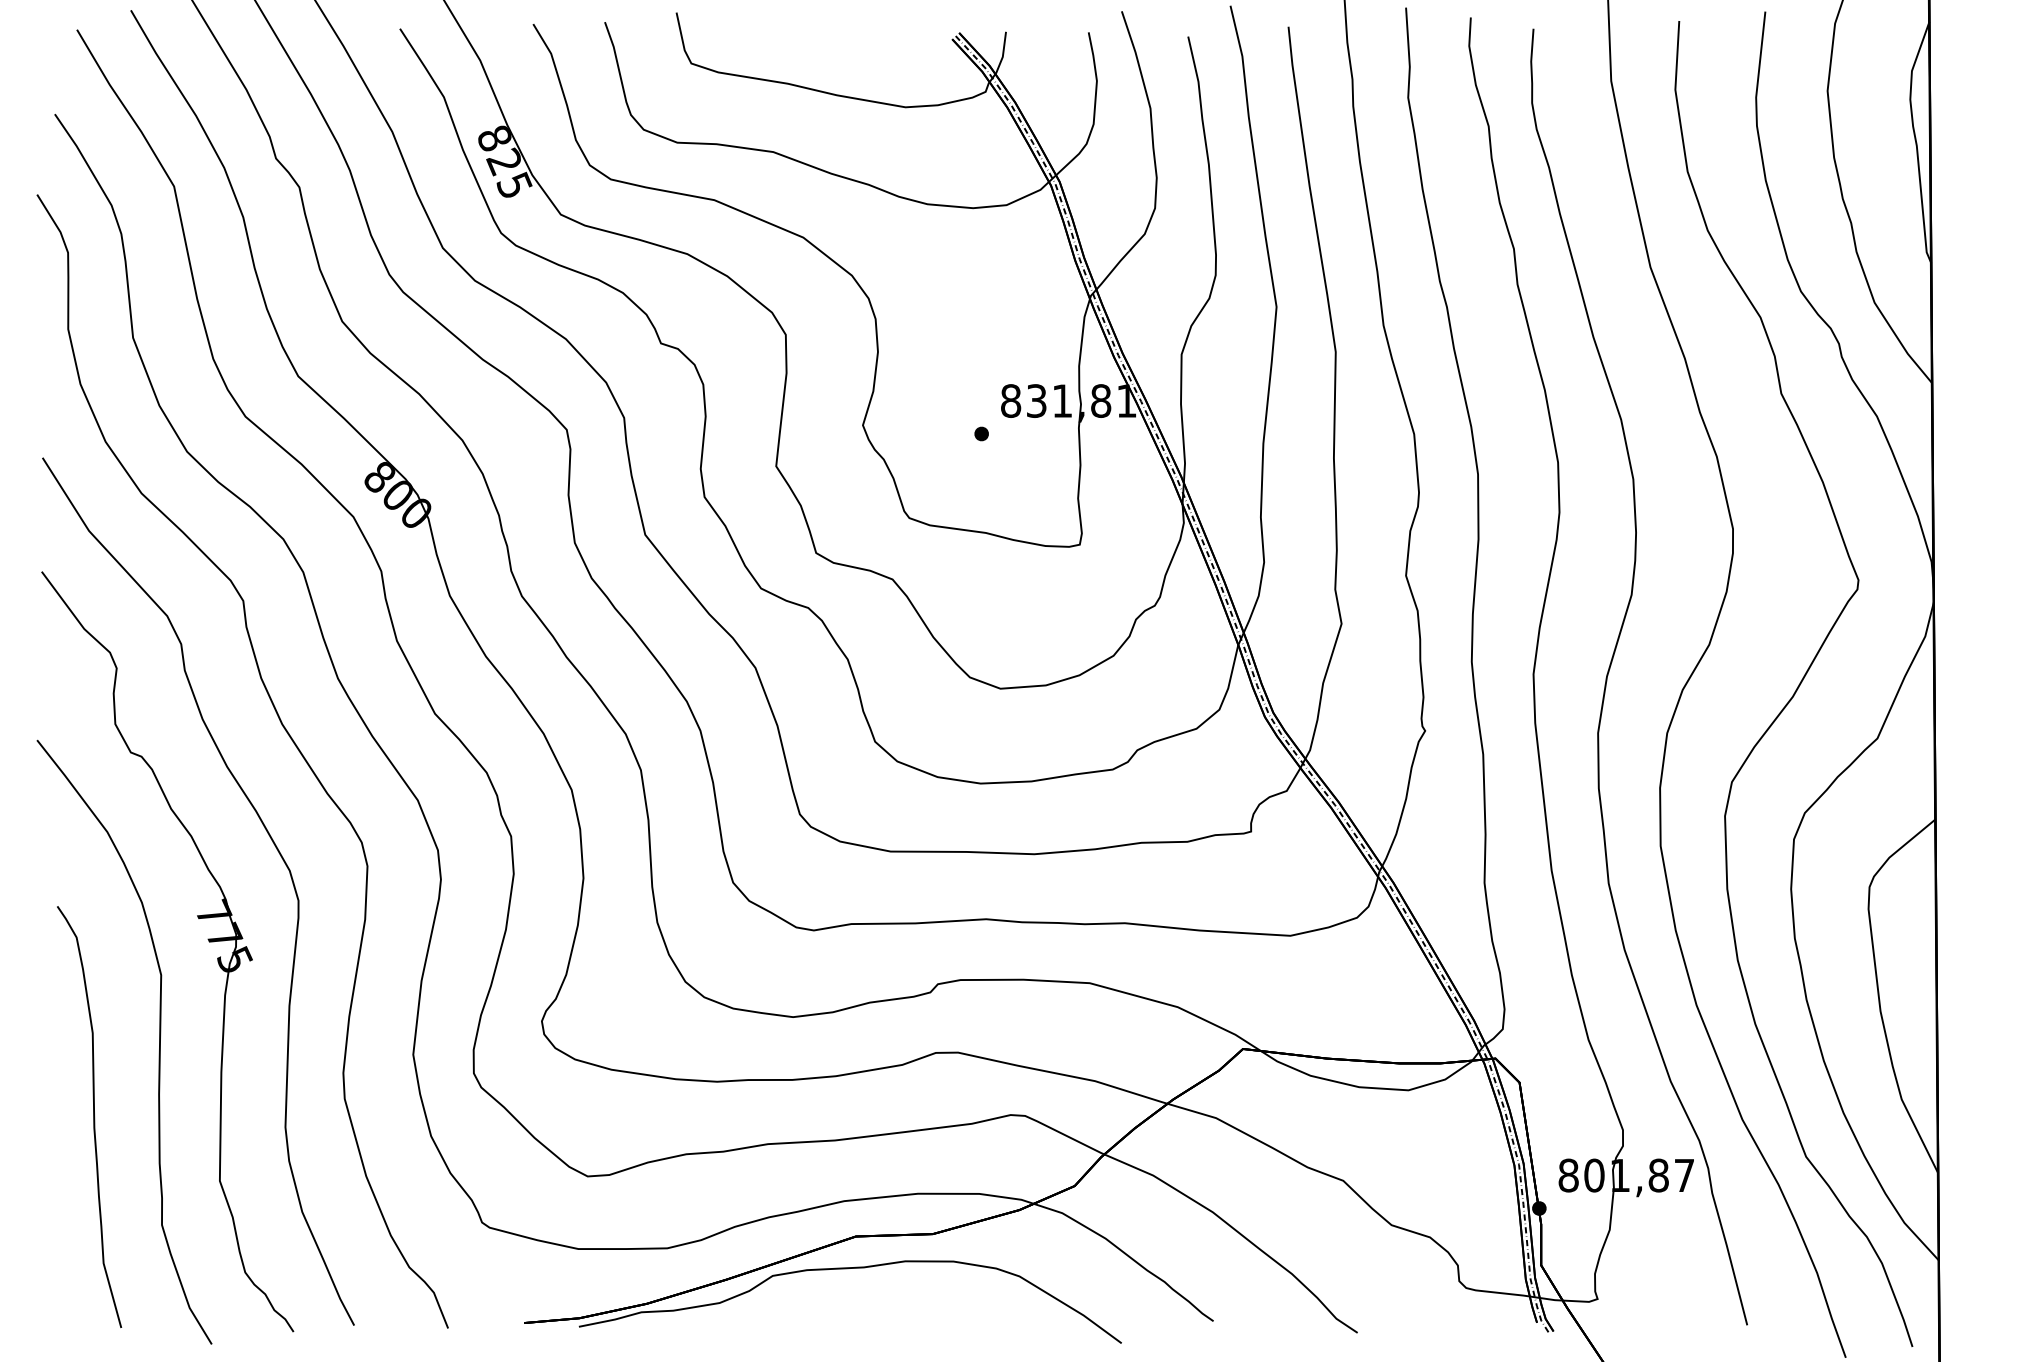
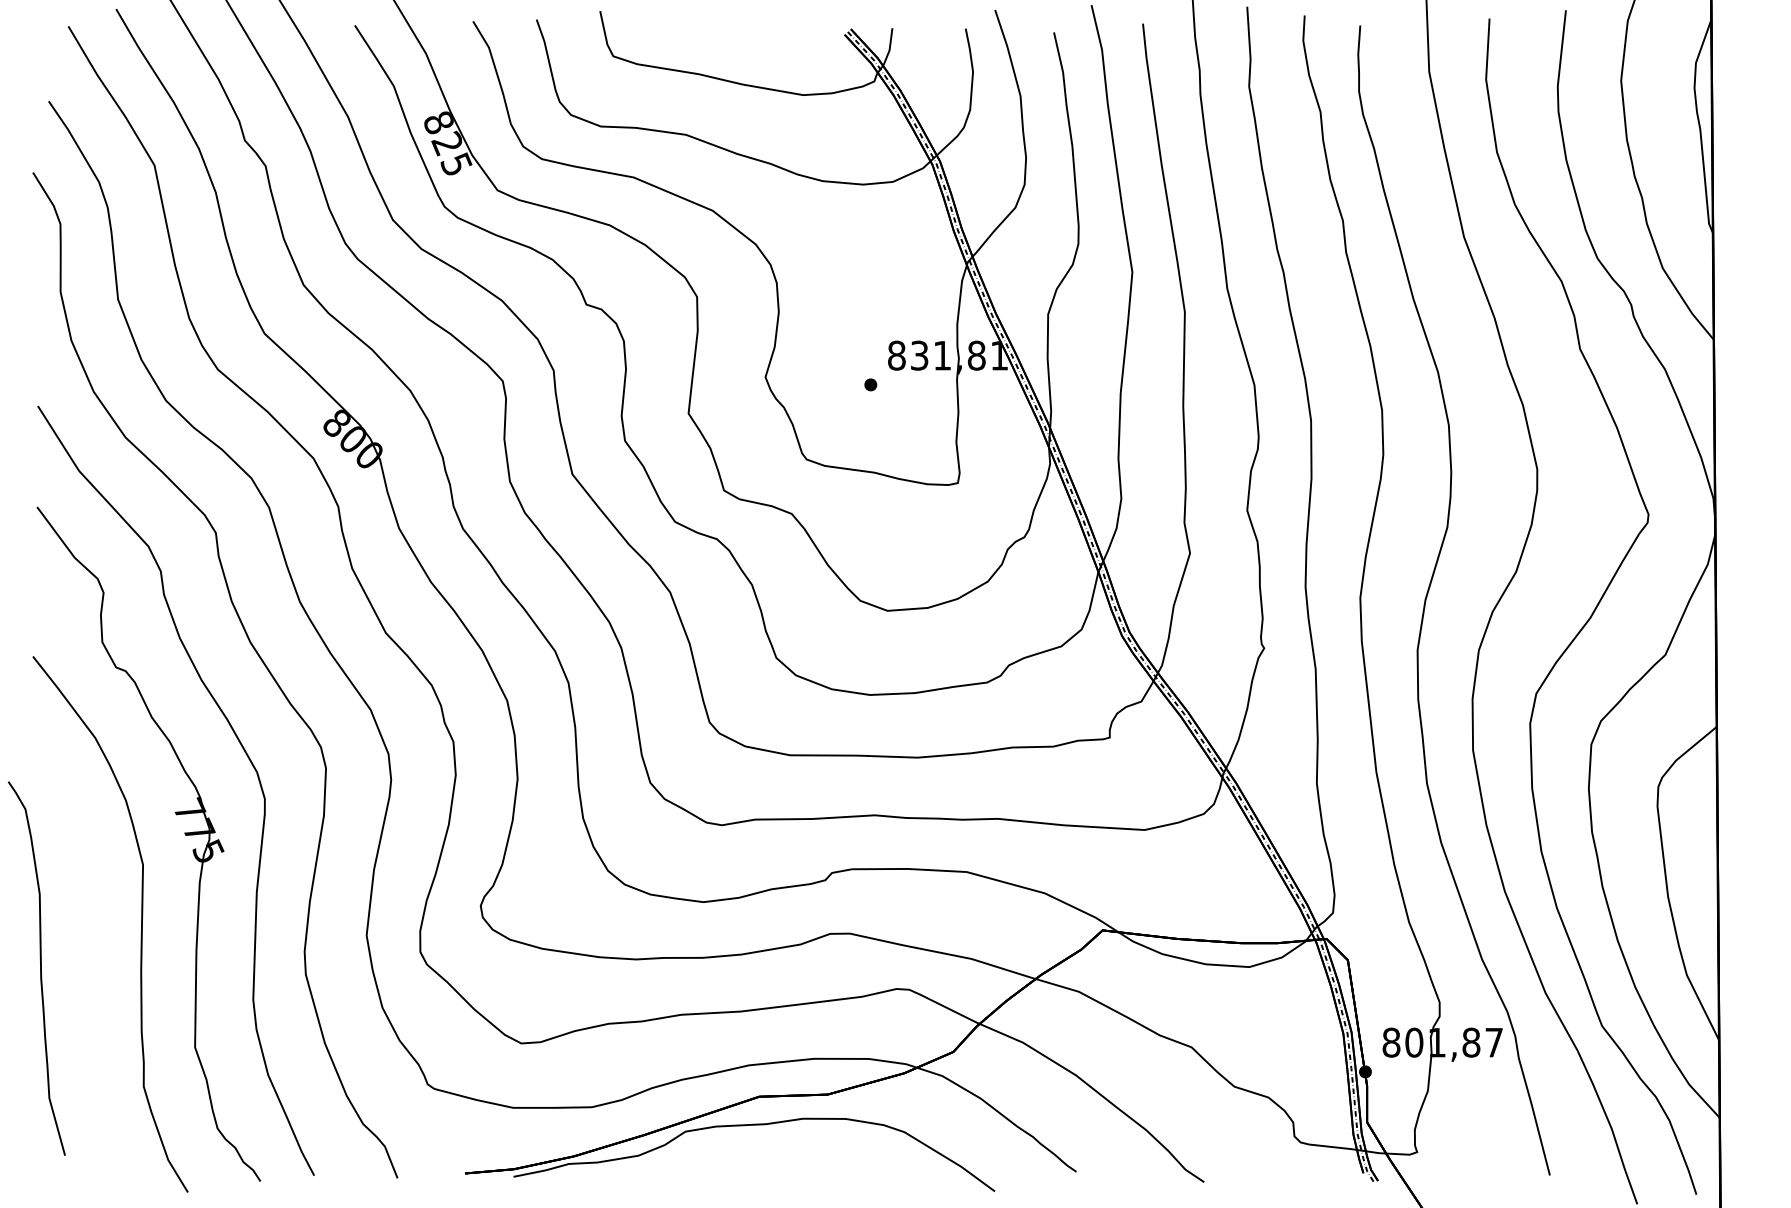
curve: (93, 1116) -> (40, 968), moved

